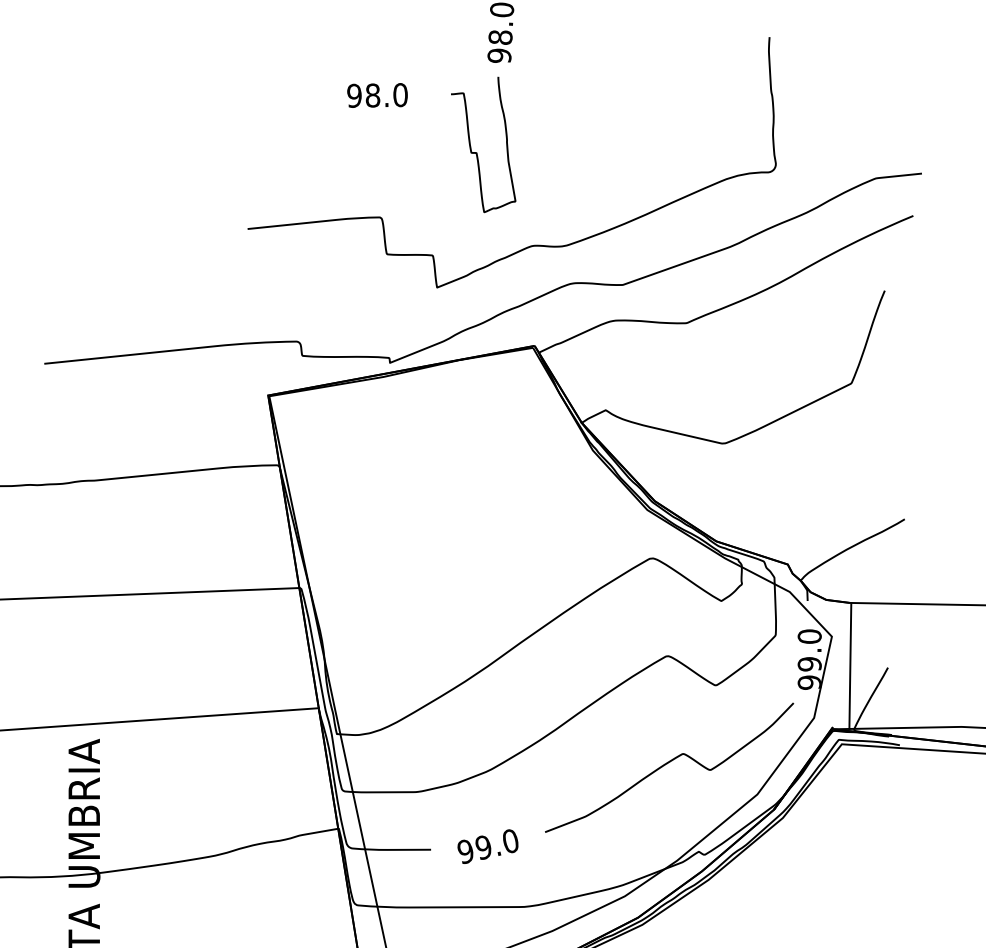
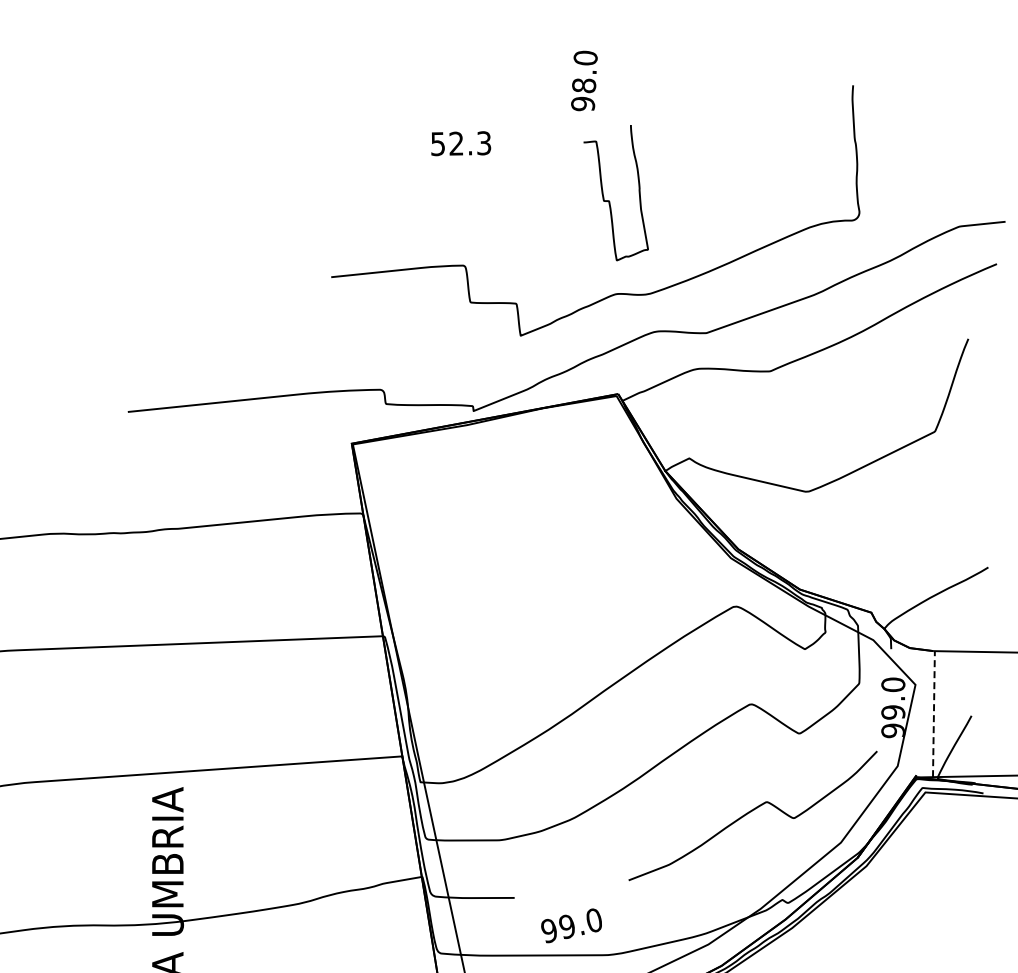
text: (376, 95) -> (460, 143), 98.0 -> 52.3
curve: (476, 152) -> (609, 200), moved
line: (849, 666) -> (933, 714), solid -> dashed
text: (487, 846) -> (571, 925), moved

